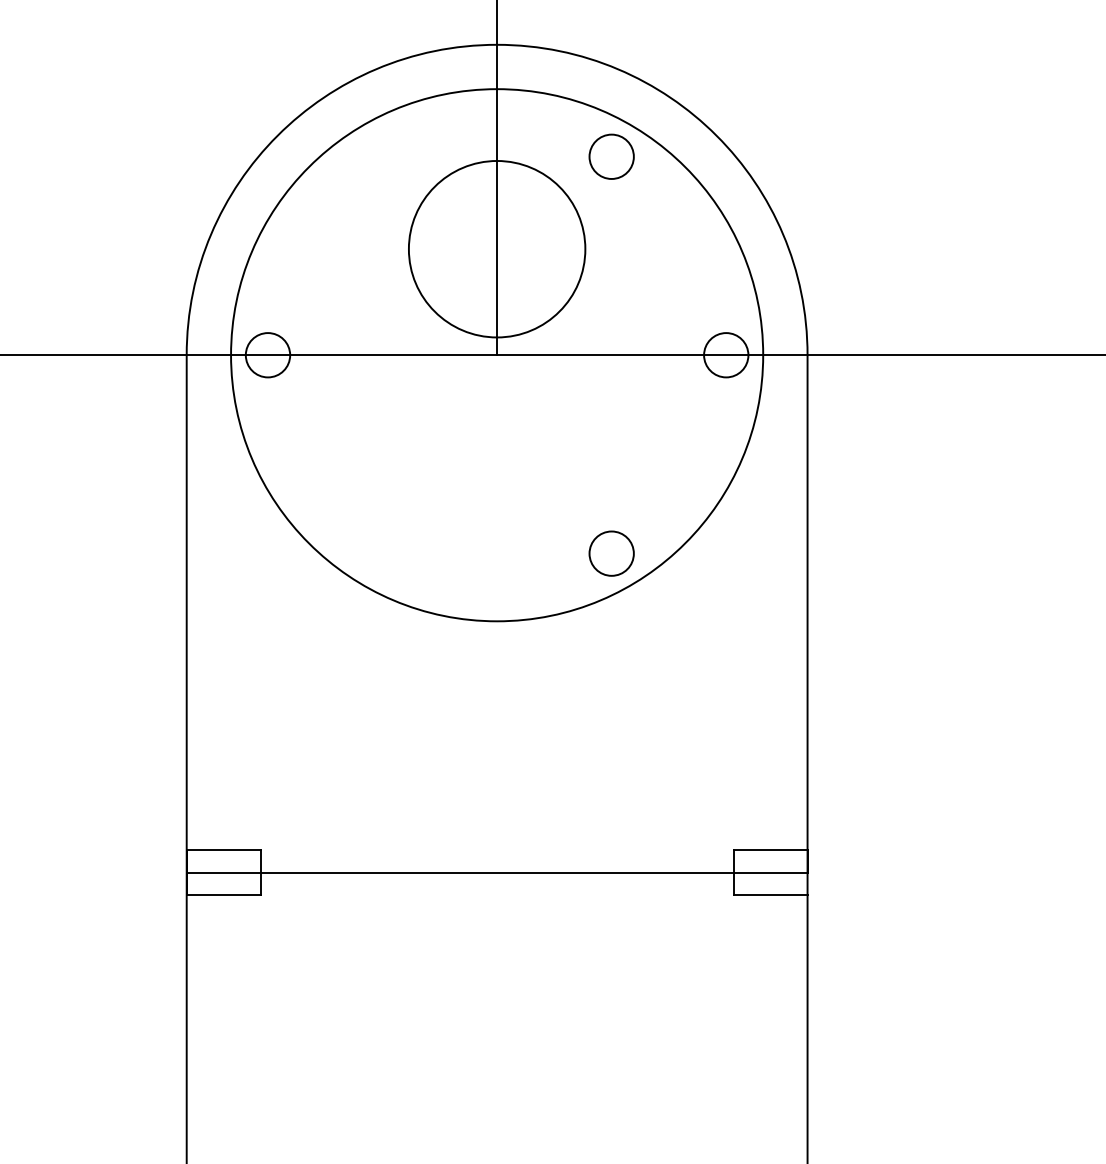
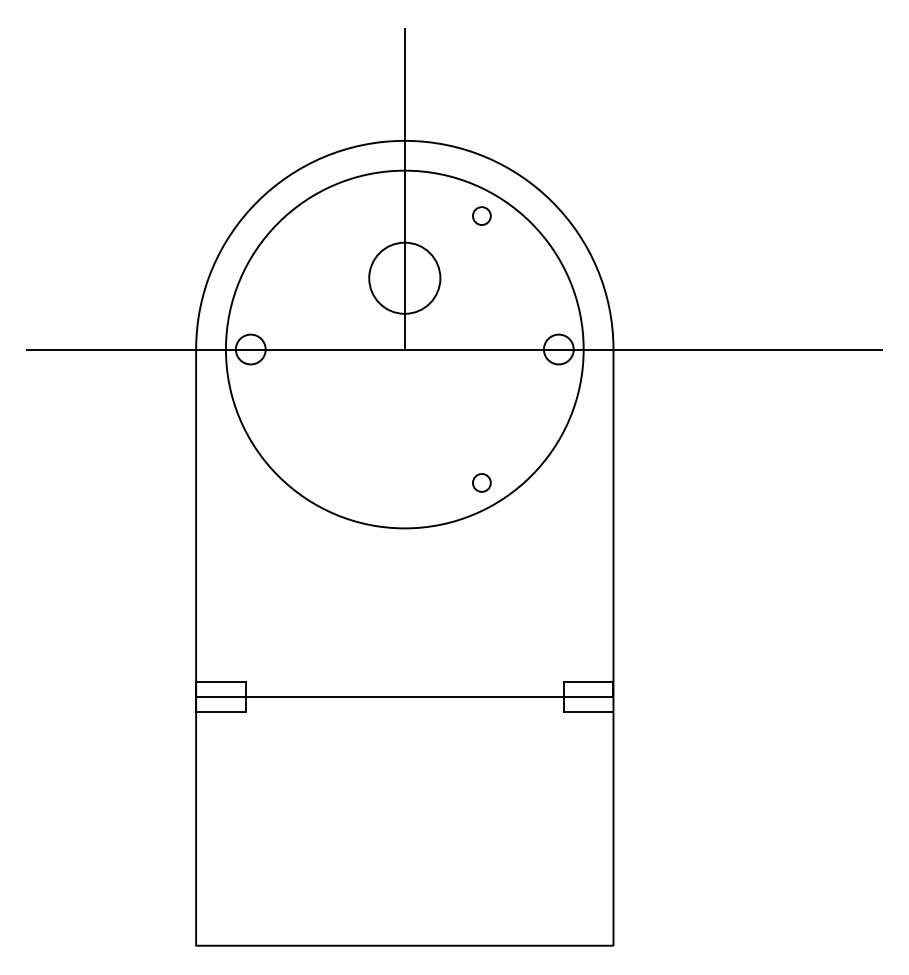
circle: (611, 155) -> (481, 215), size x0.6
circle: (496, 248) -> (404, 277), size x0.6
circle: (611, 553) -> (481, 482), size x0.6

